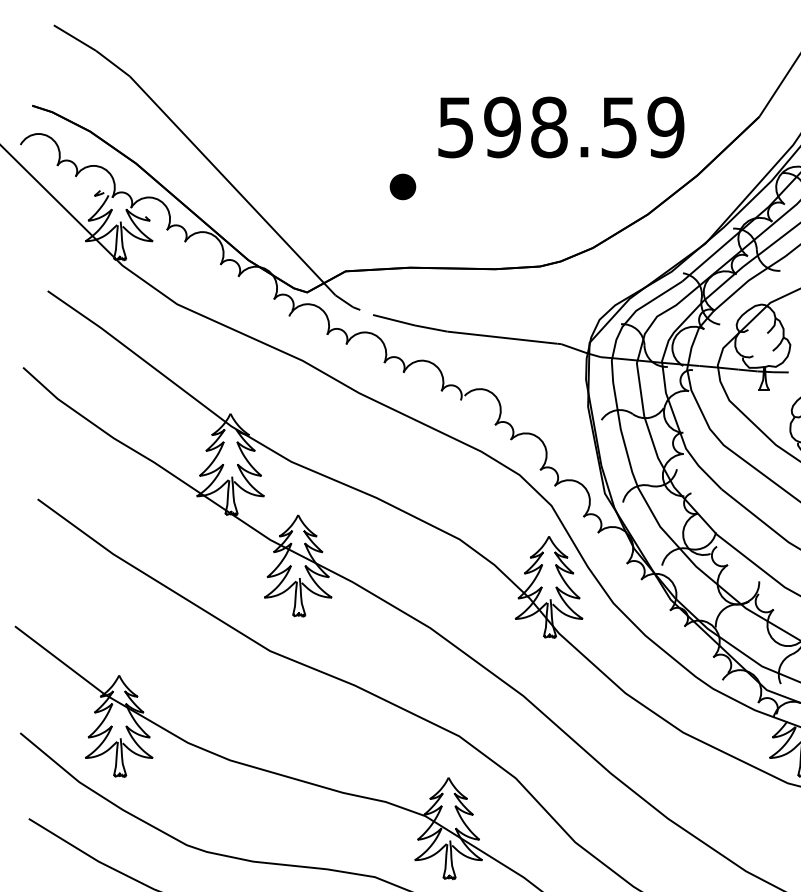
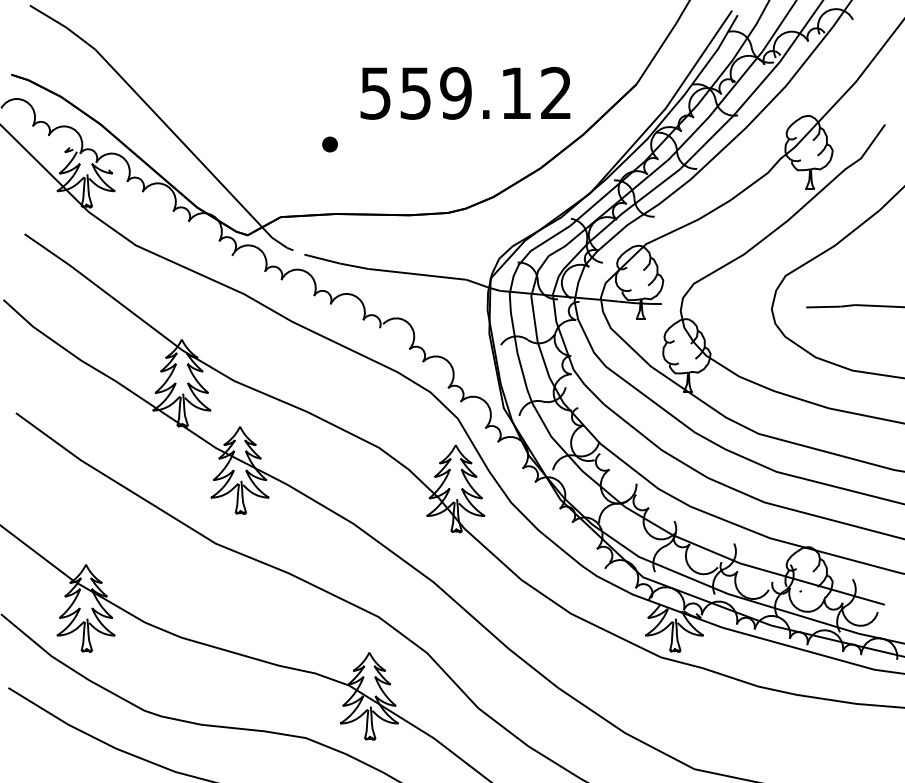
text: (583, 126) -> (485, 92), 598.59 -> 559.12
part: (402, 186) -> (329, 144), size x0.7

